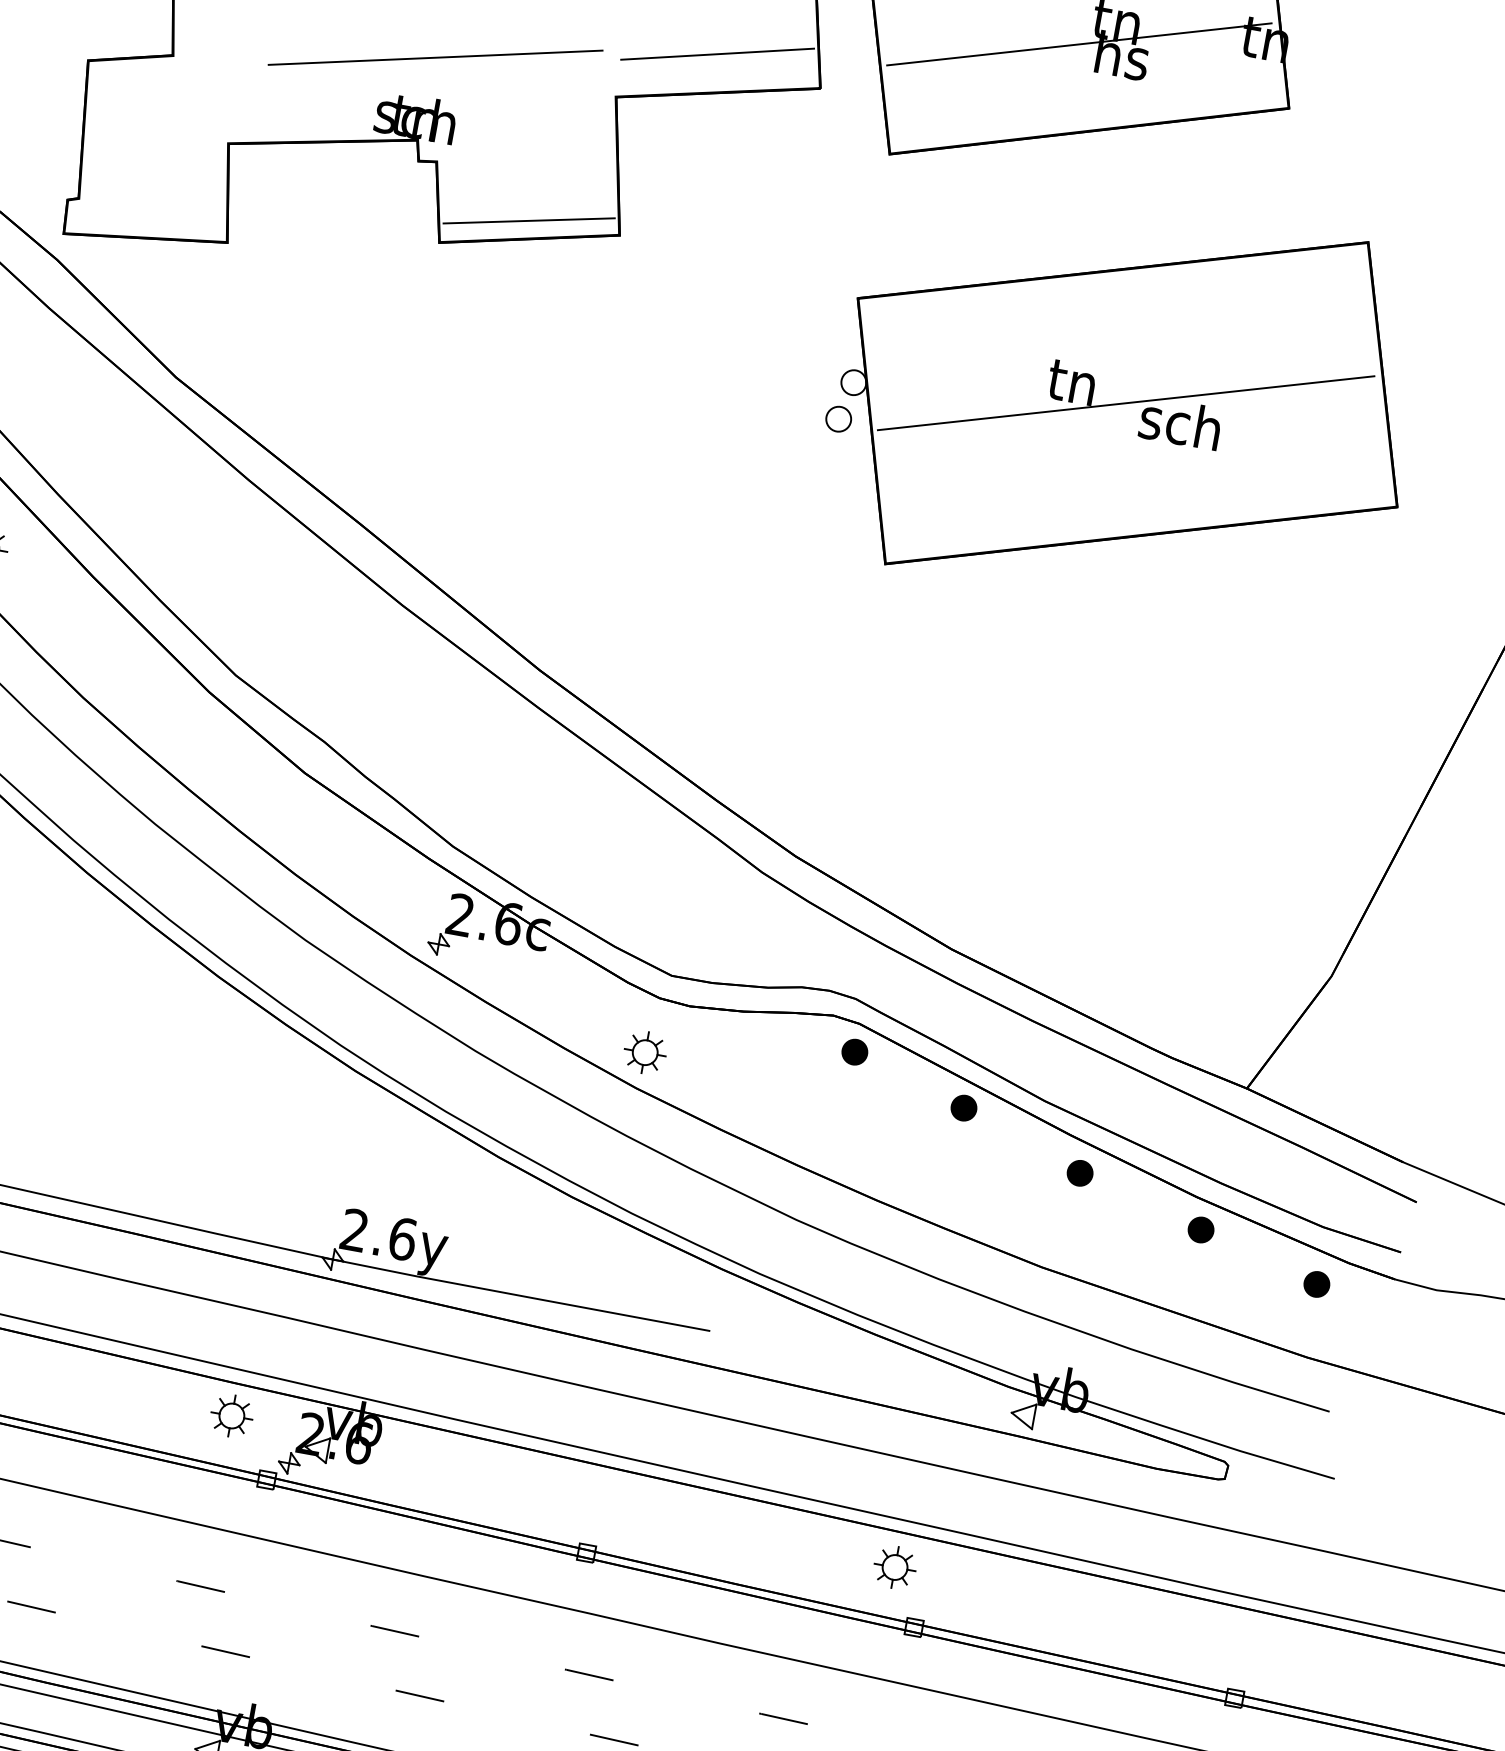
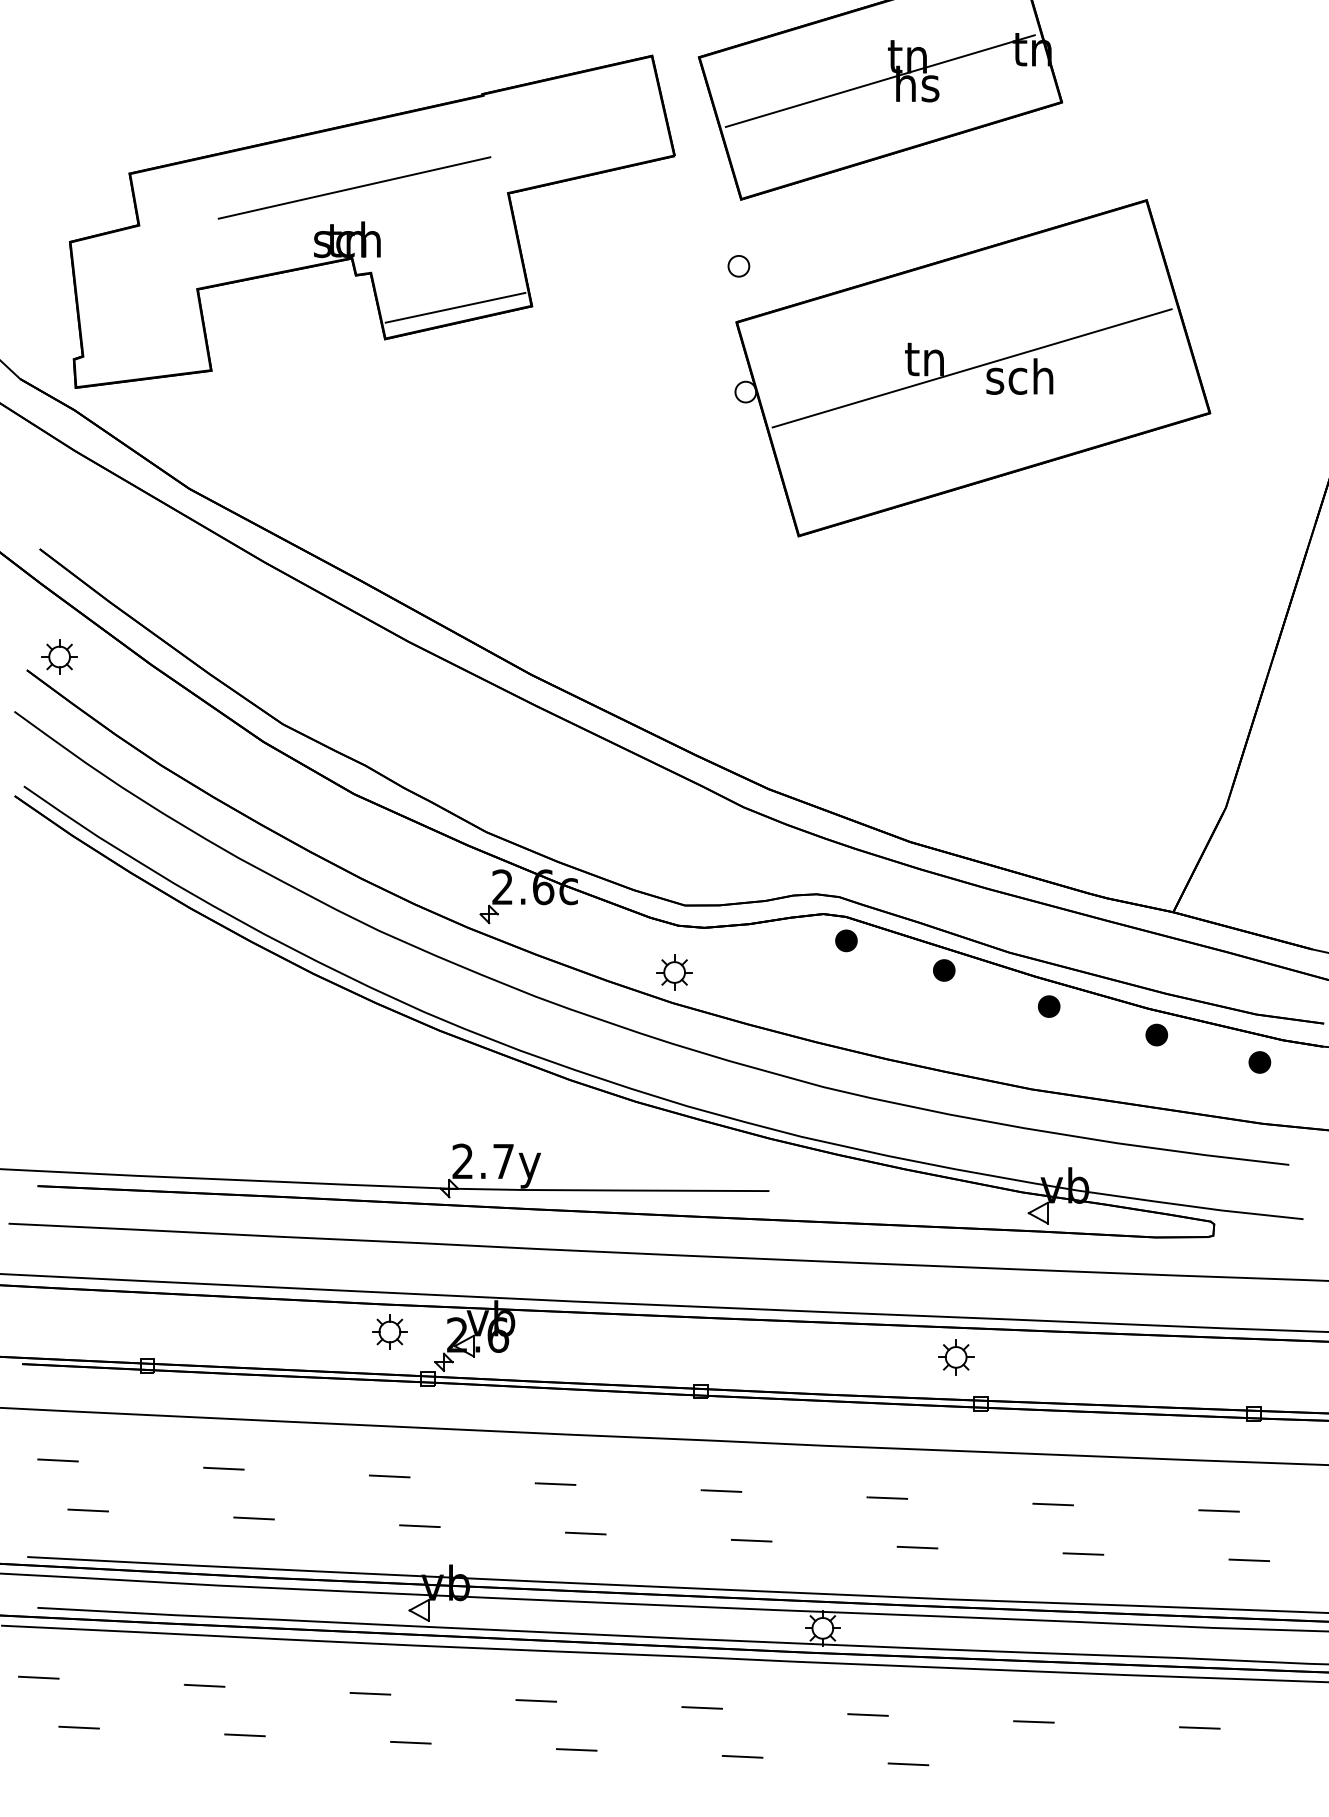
line: (716, 53) -> (584, 142), removed
part: (838, 419) -> (738, 266), moved
text: (402, 1239) -> (503, 1161), 2.6y -> 2.7y

